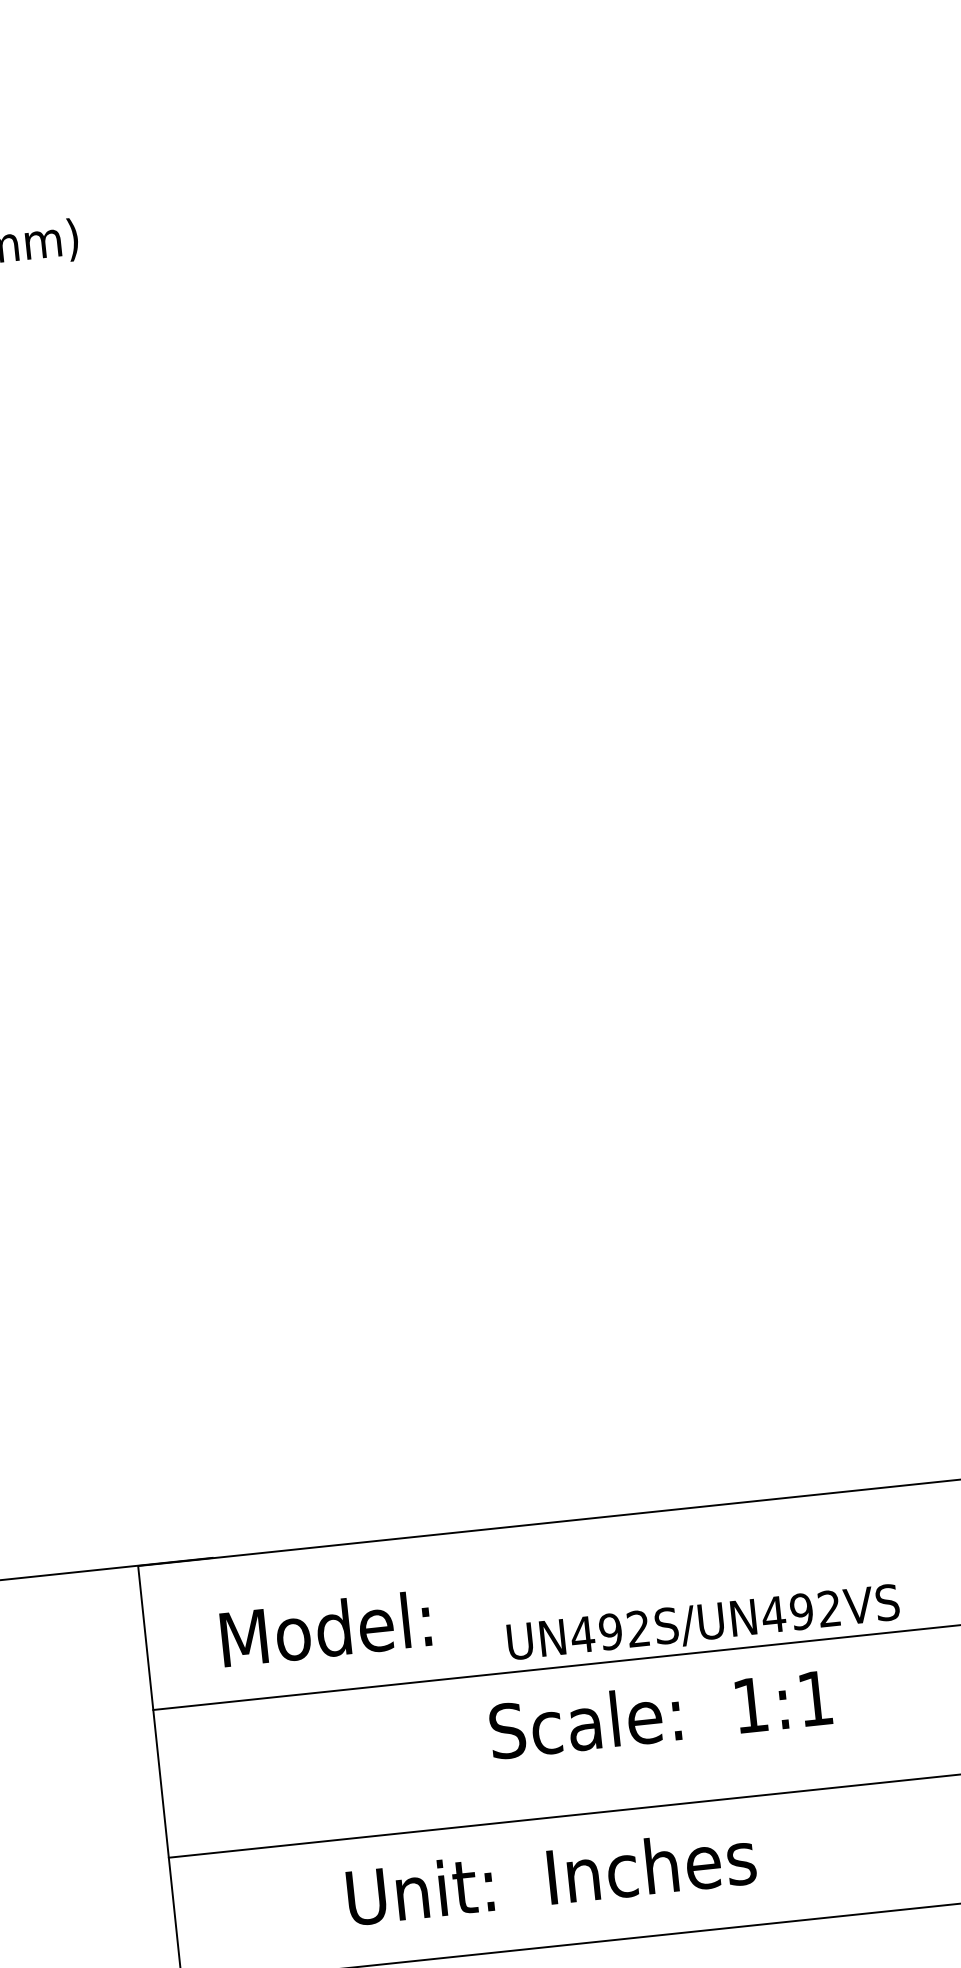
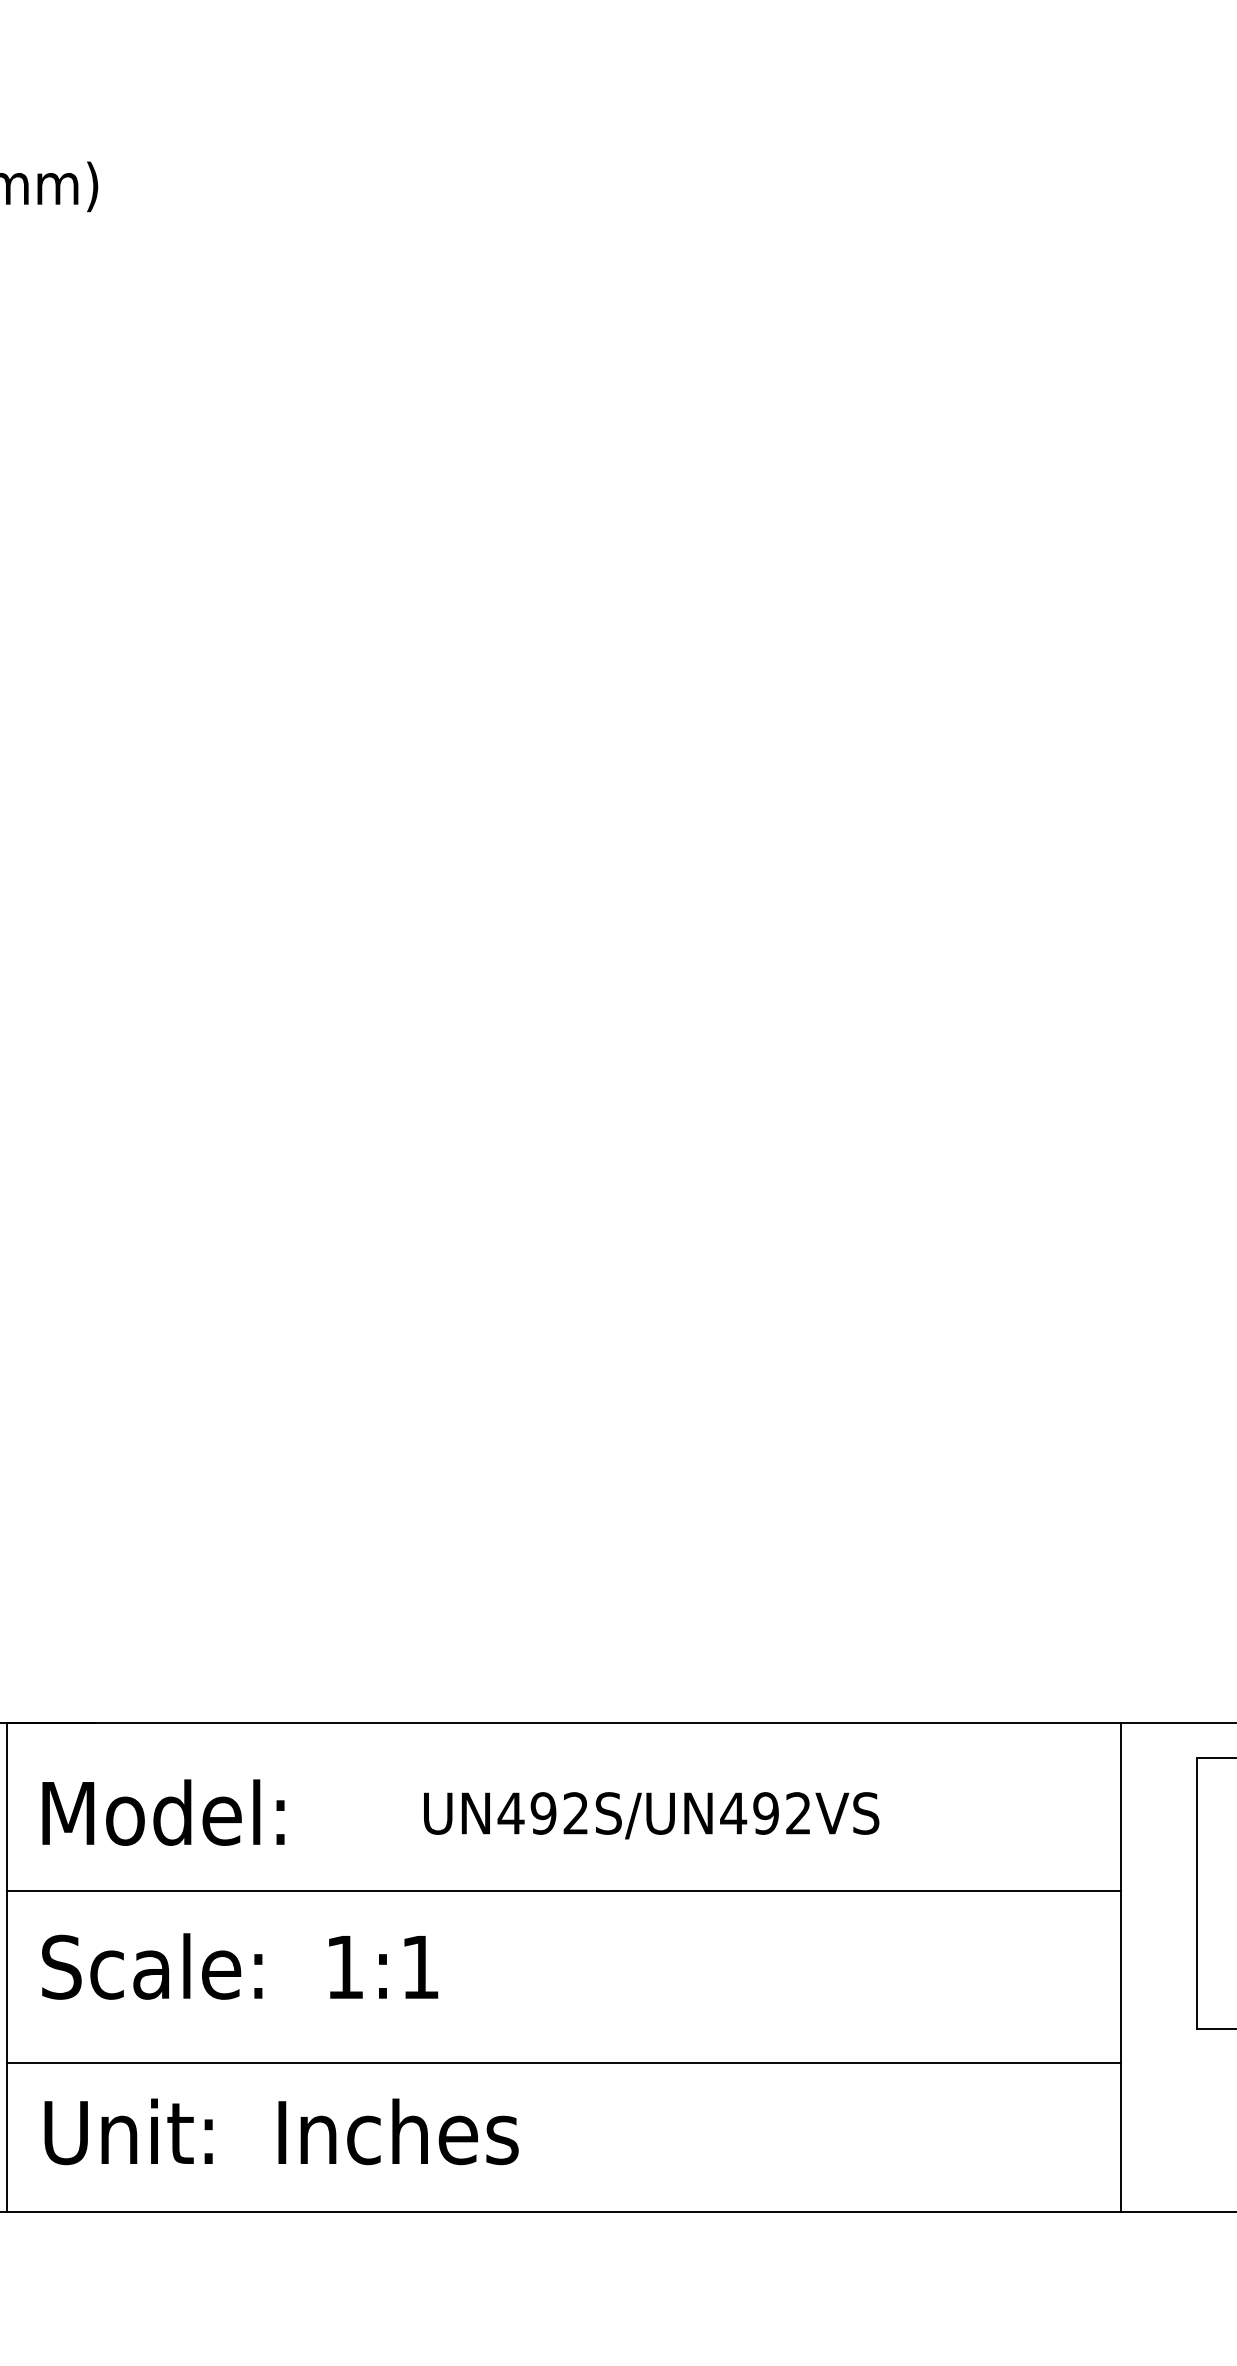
text: (703, 1623) -> (651, 1815), moved
text: (325, 1628) -> (163, 1812), moved
text: (660, 1714) -> (240, 1966), moved
text: (551, 1876) -> (281, 2131), moved

